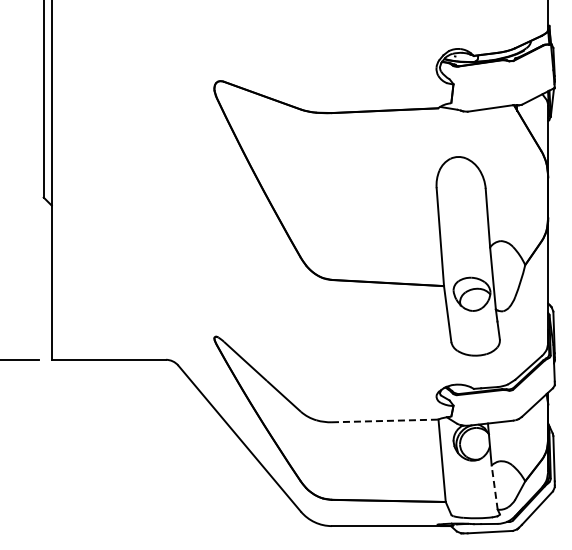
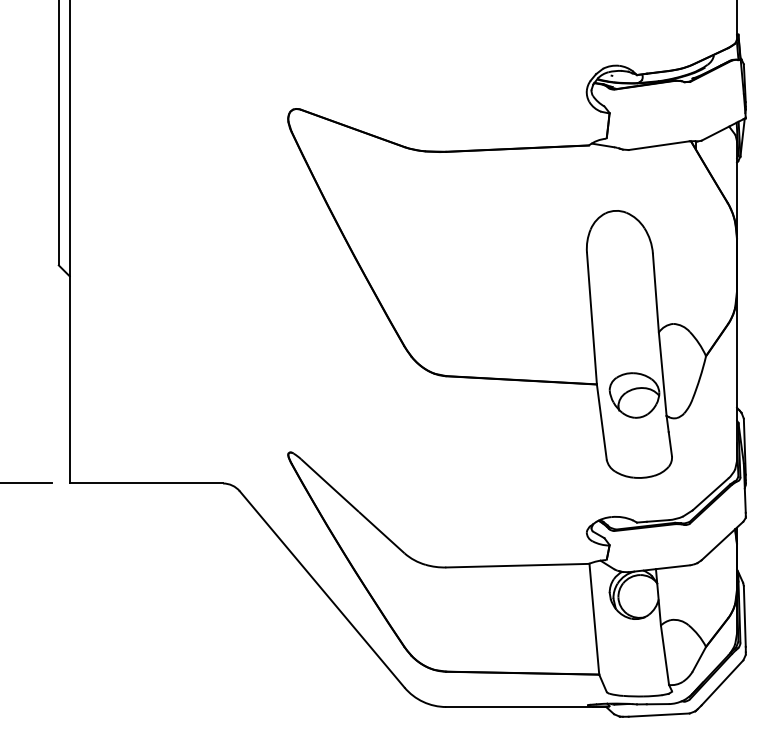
line: (385, 420) -> (518, 565), dashed -> solid
line: (494, 487) -> (664, 655), dashed -> solid

